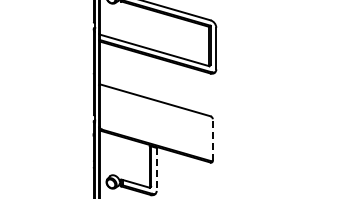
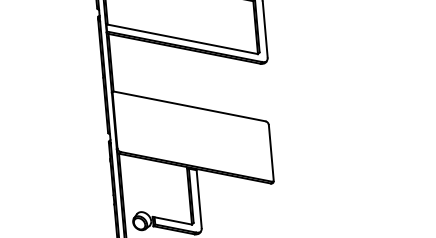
line: (212, 140) -> (270, 153), dashed -> solid
line: (156, 169) -> (198, 199), dashed -> solid

